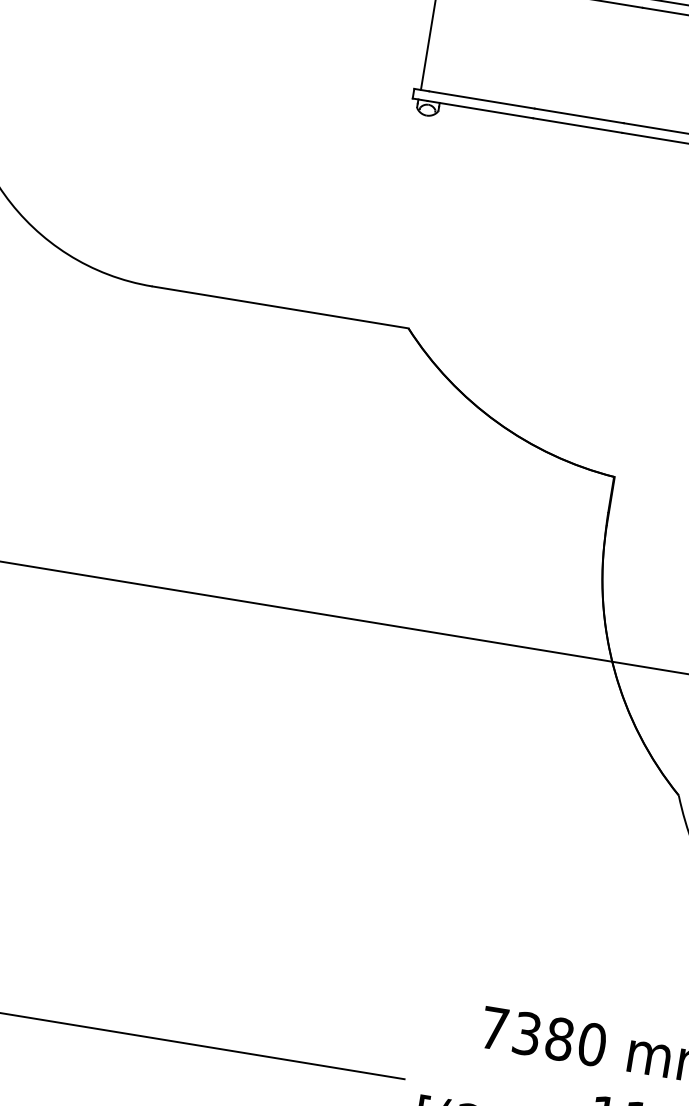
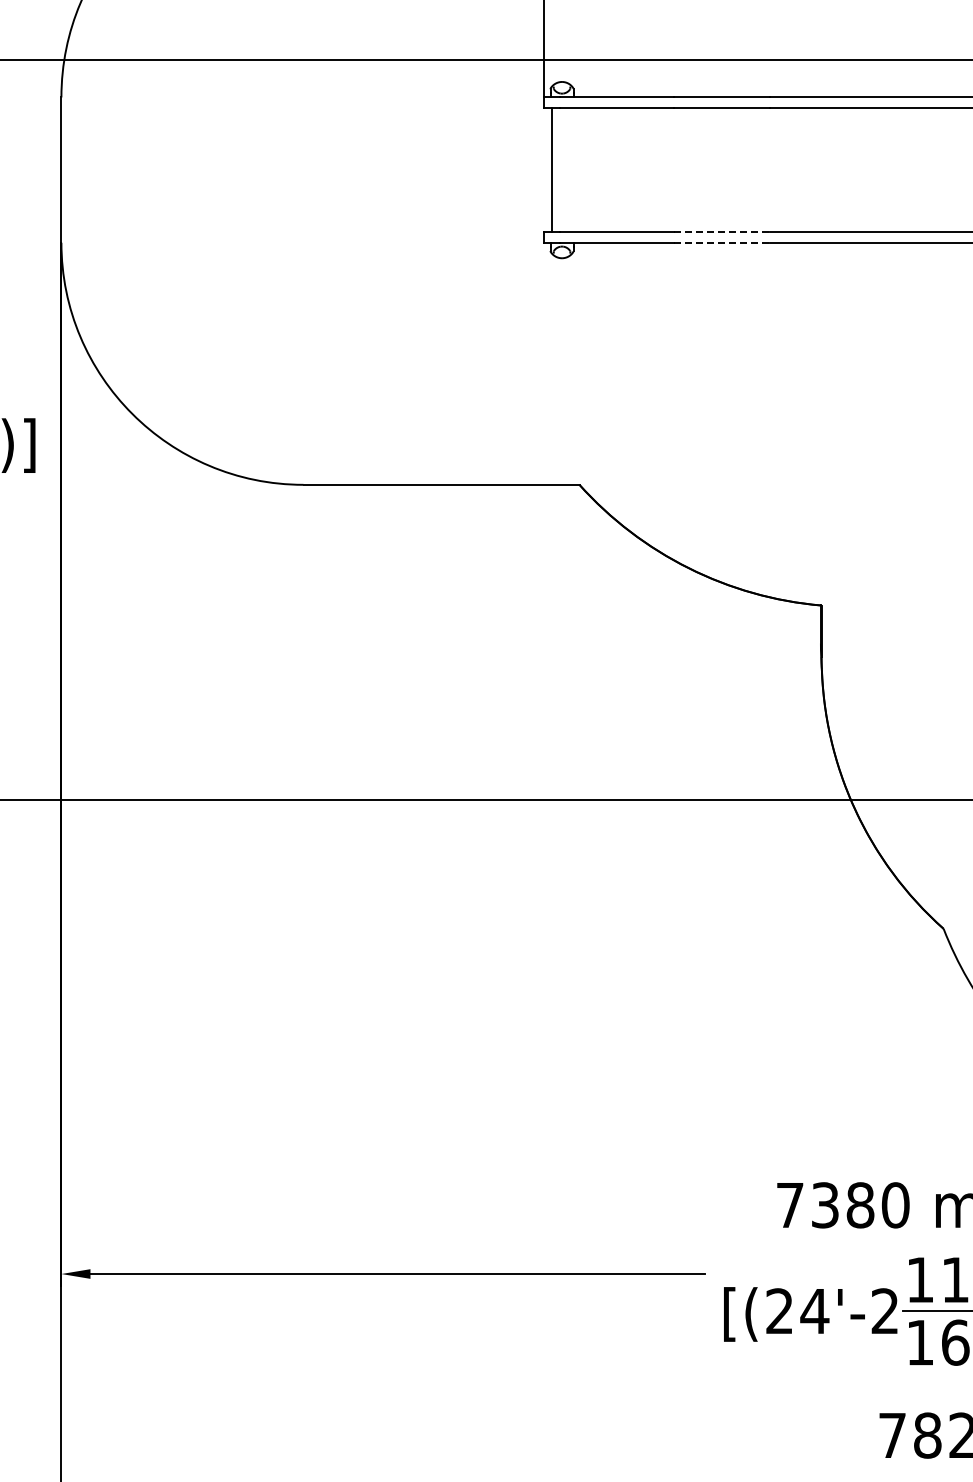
line: (579, 116) -> (722, 232), solid -> dashed
line: (577, 125) -> (722, 242), solid -> dashed

